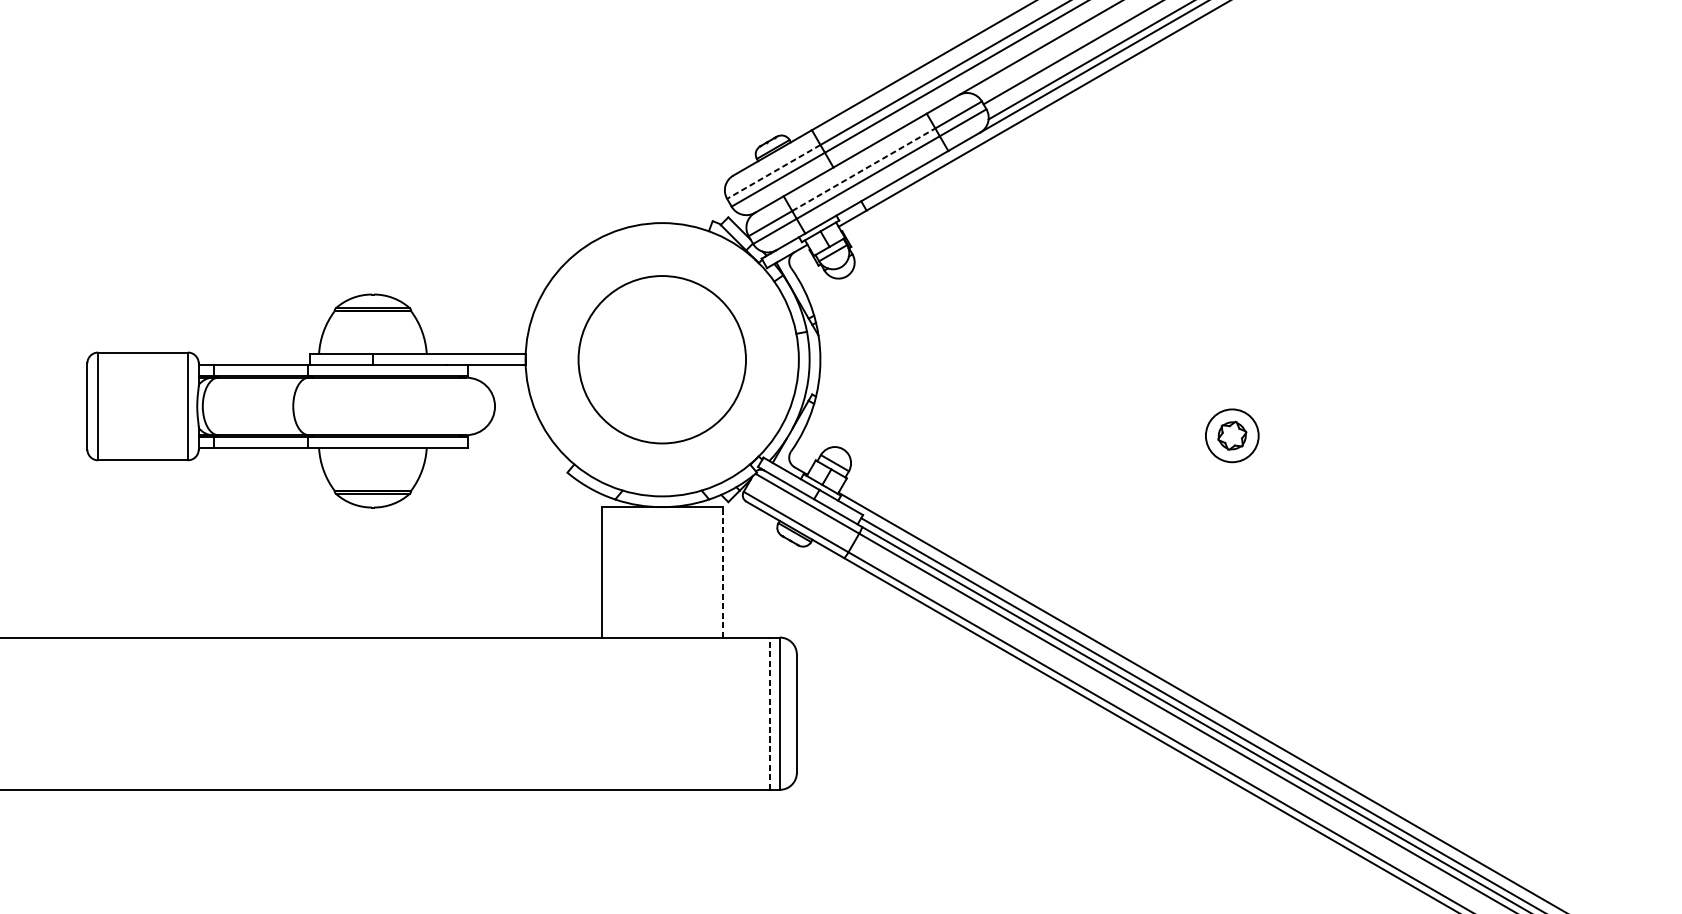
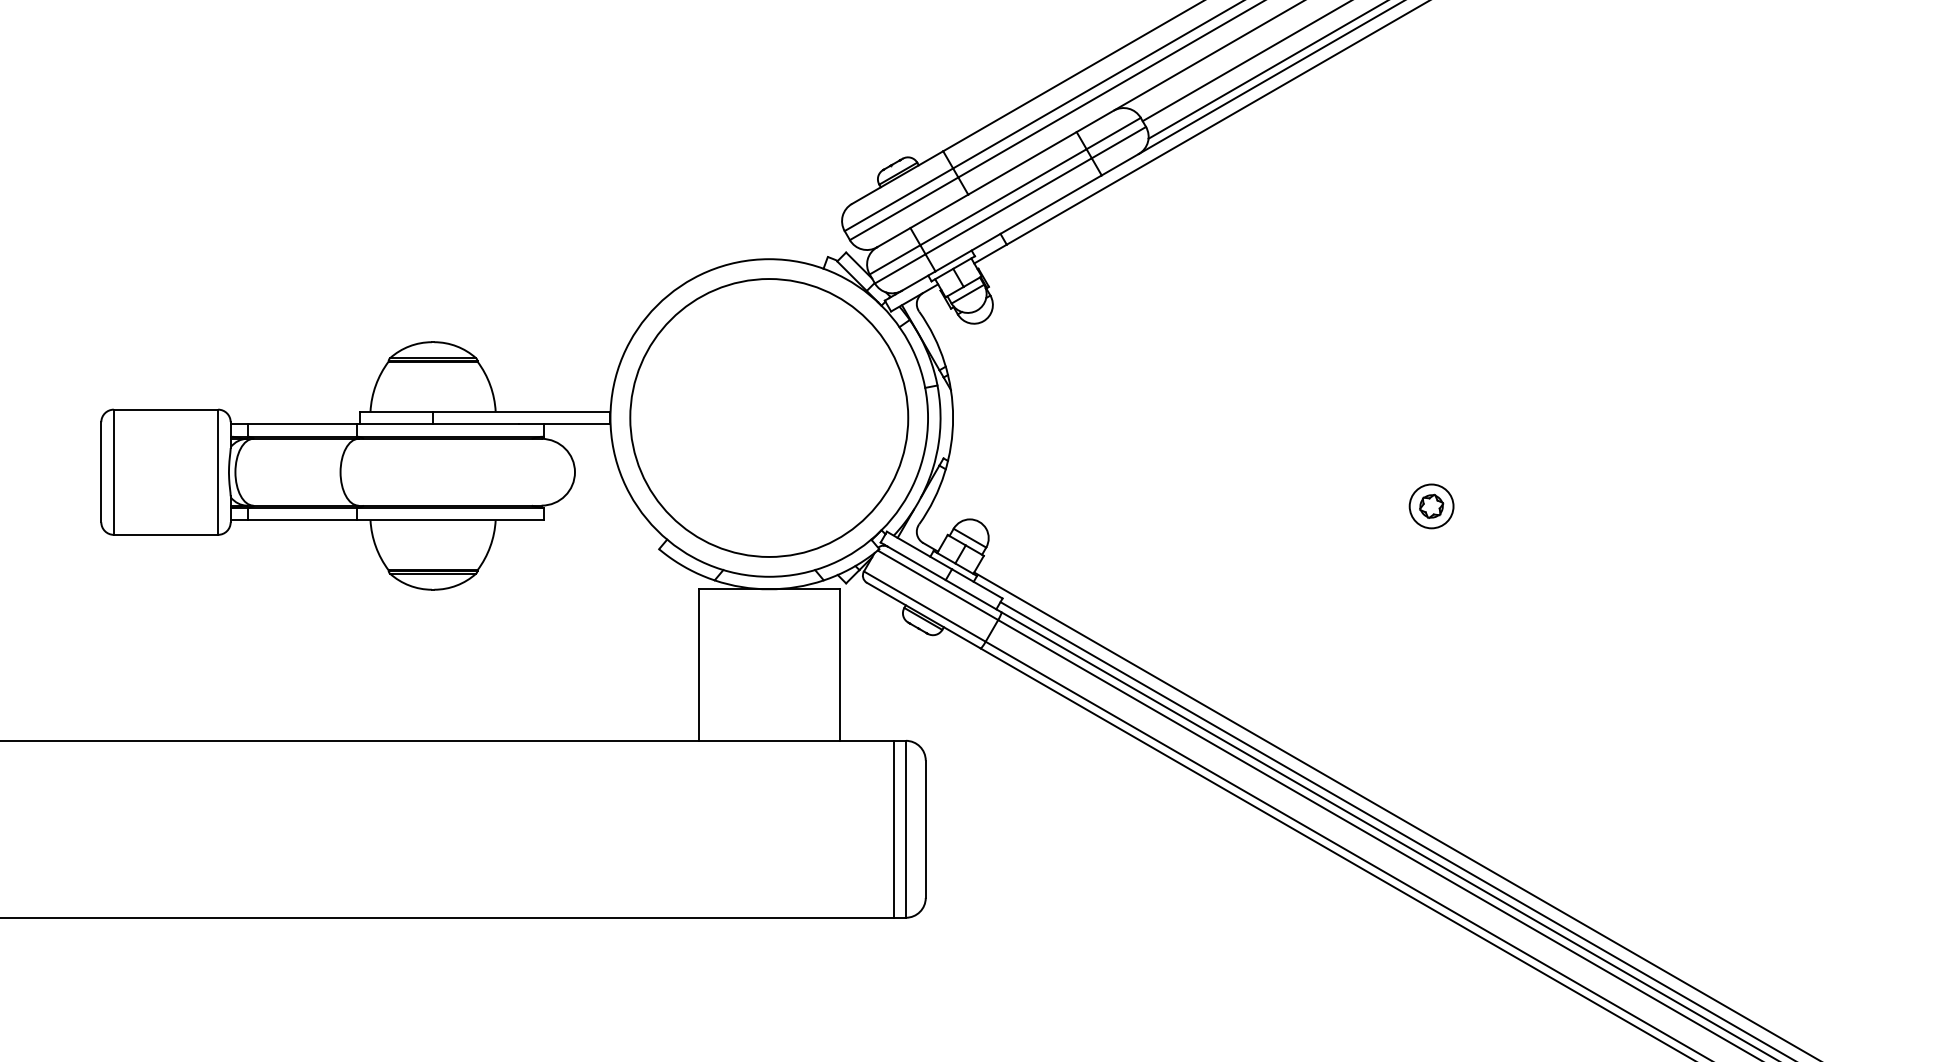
line: (863, 169) -> (1003, 197), dashed -> solid
line: (773, 171) -> (898, 199), dashed -> solid
circle: (662, 359) -> (769, 417), size x1.43
part: (1232, 435) -> (1431, 506), size x0.71
line: (722, 572) -> (839, 665), dashed -> solid
line: (770, 713) -> (894, 828), dashed -> solid

